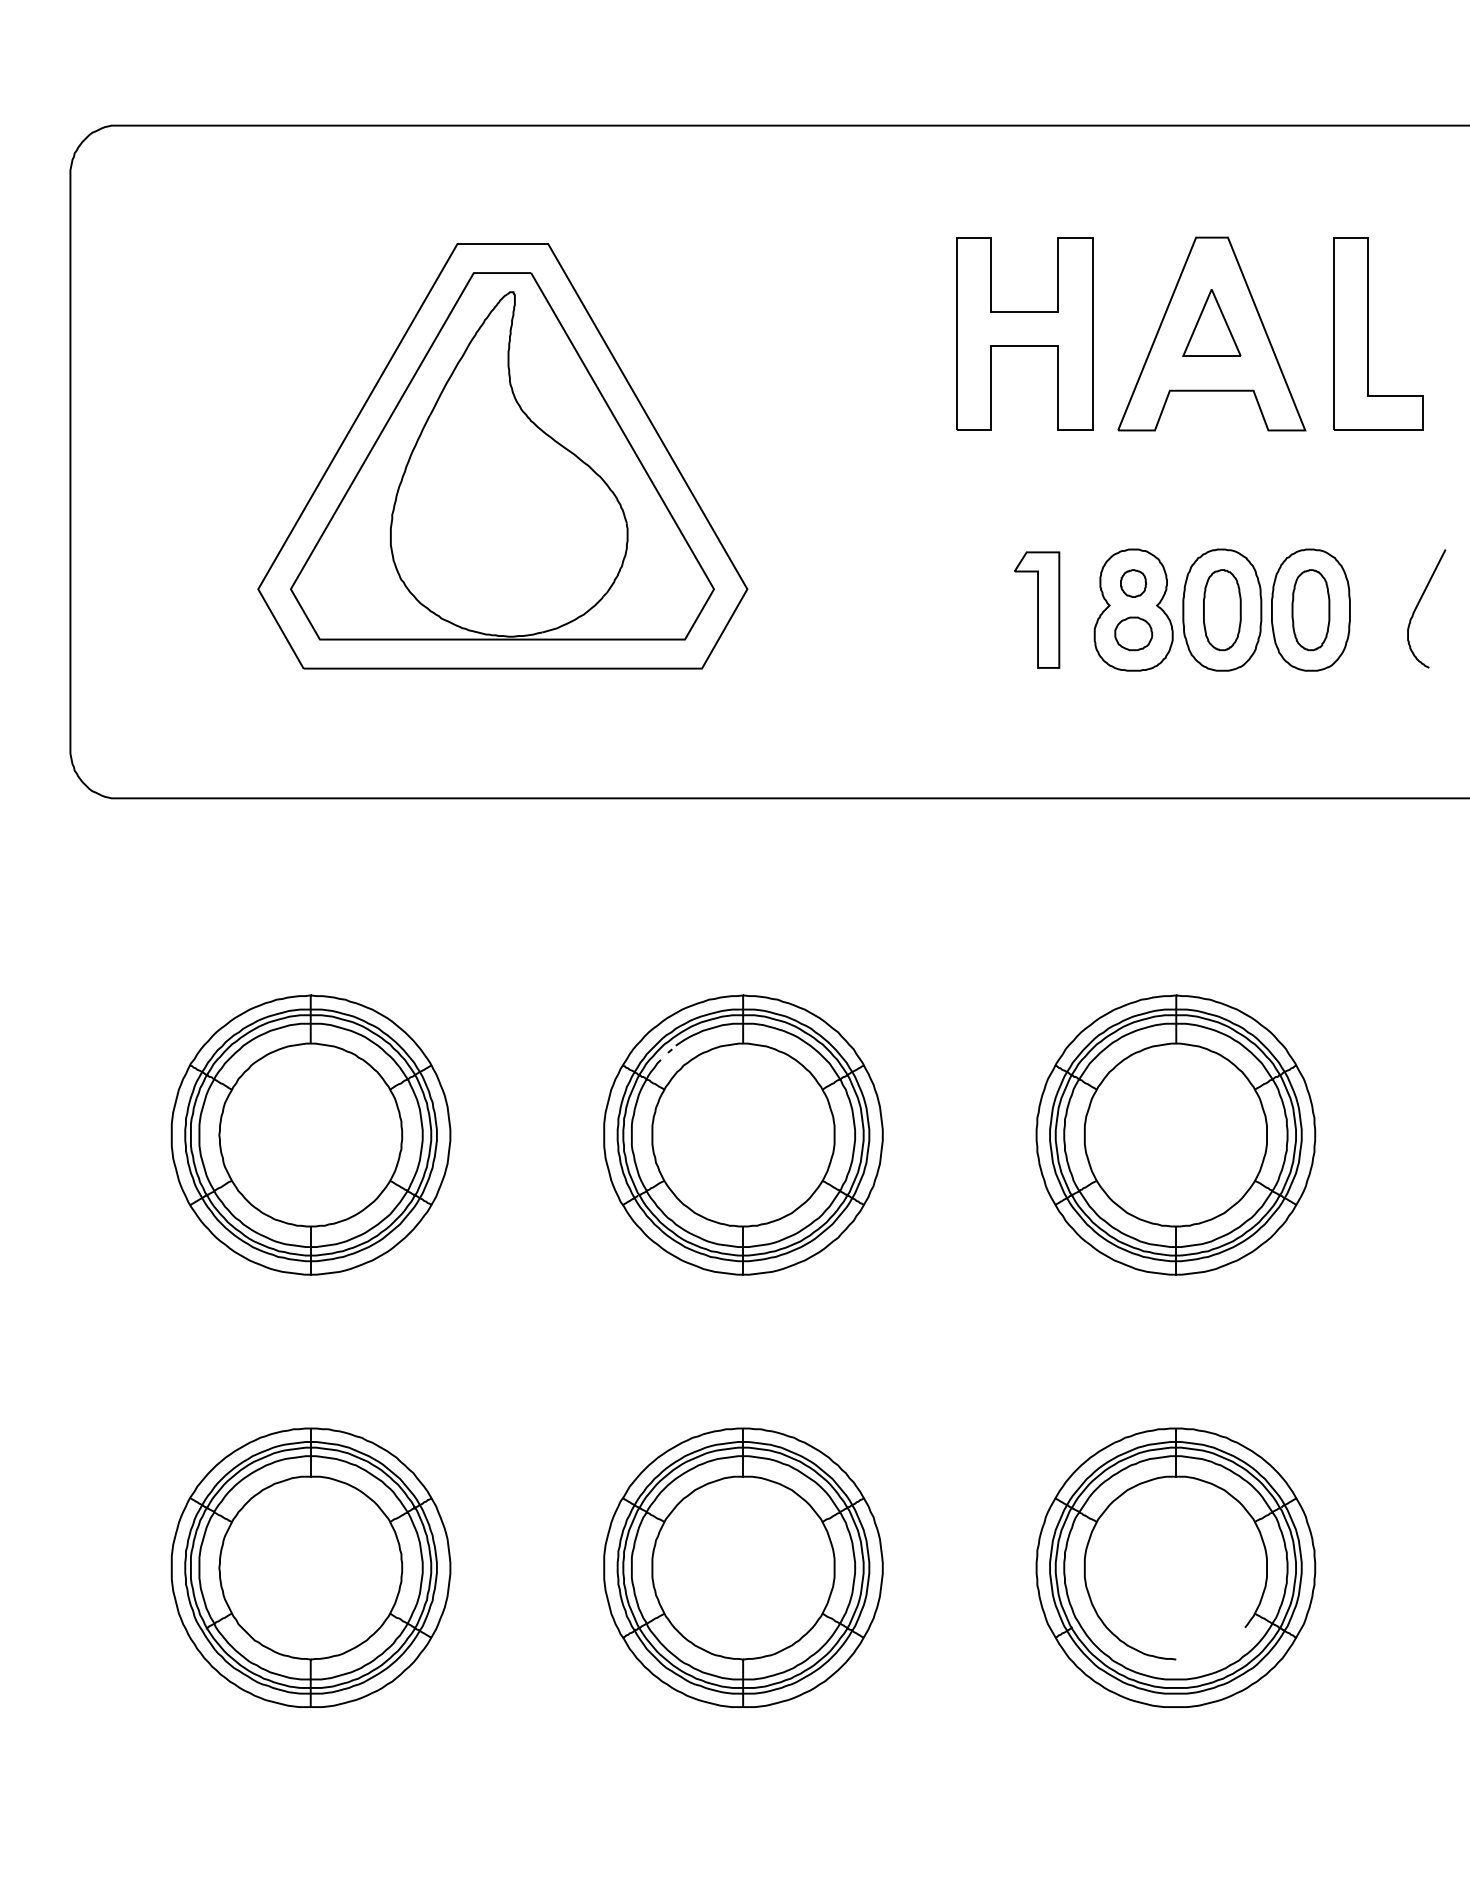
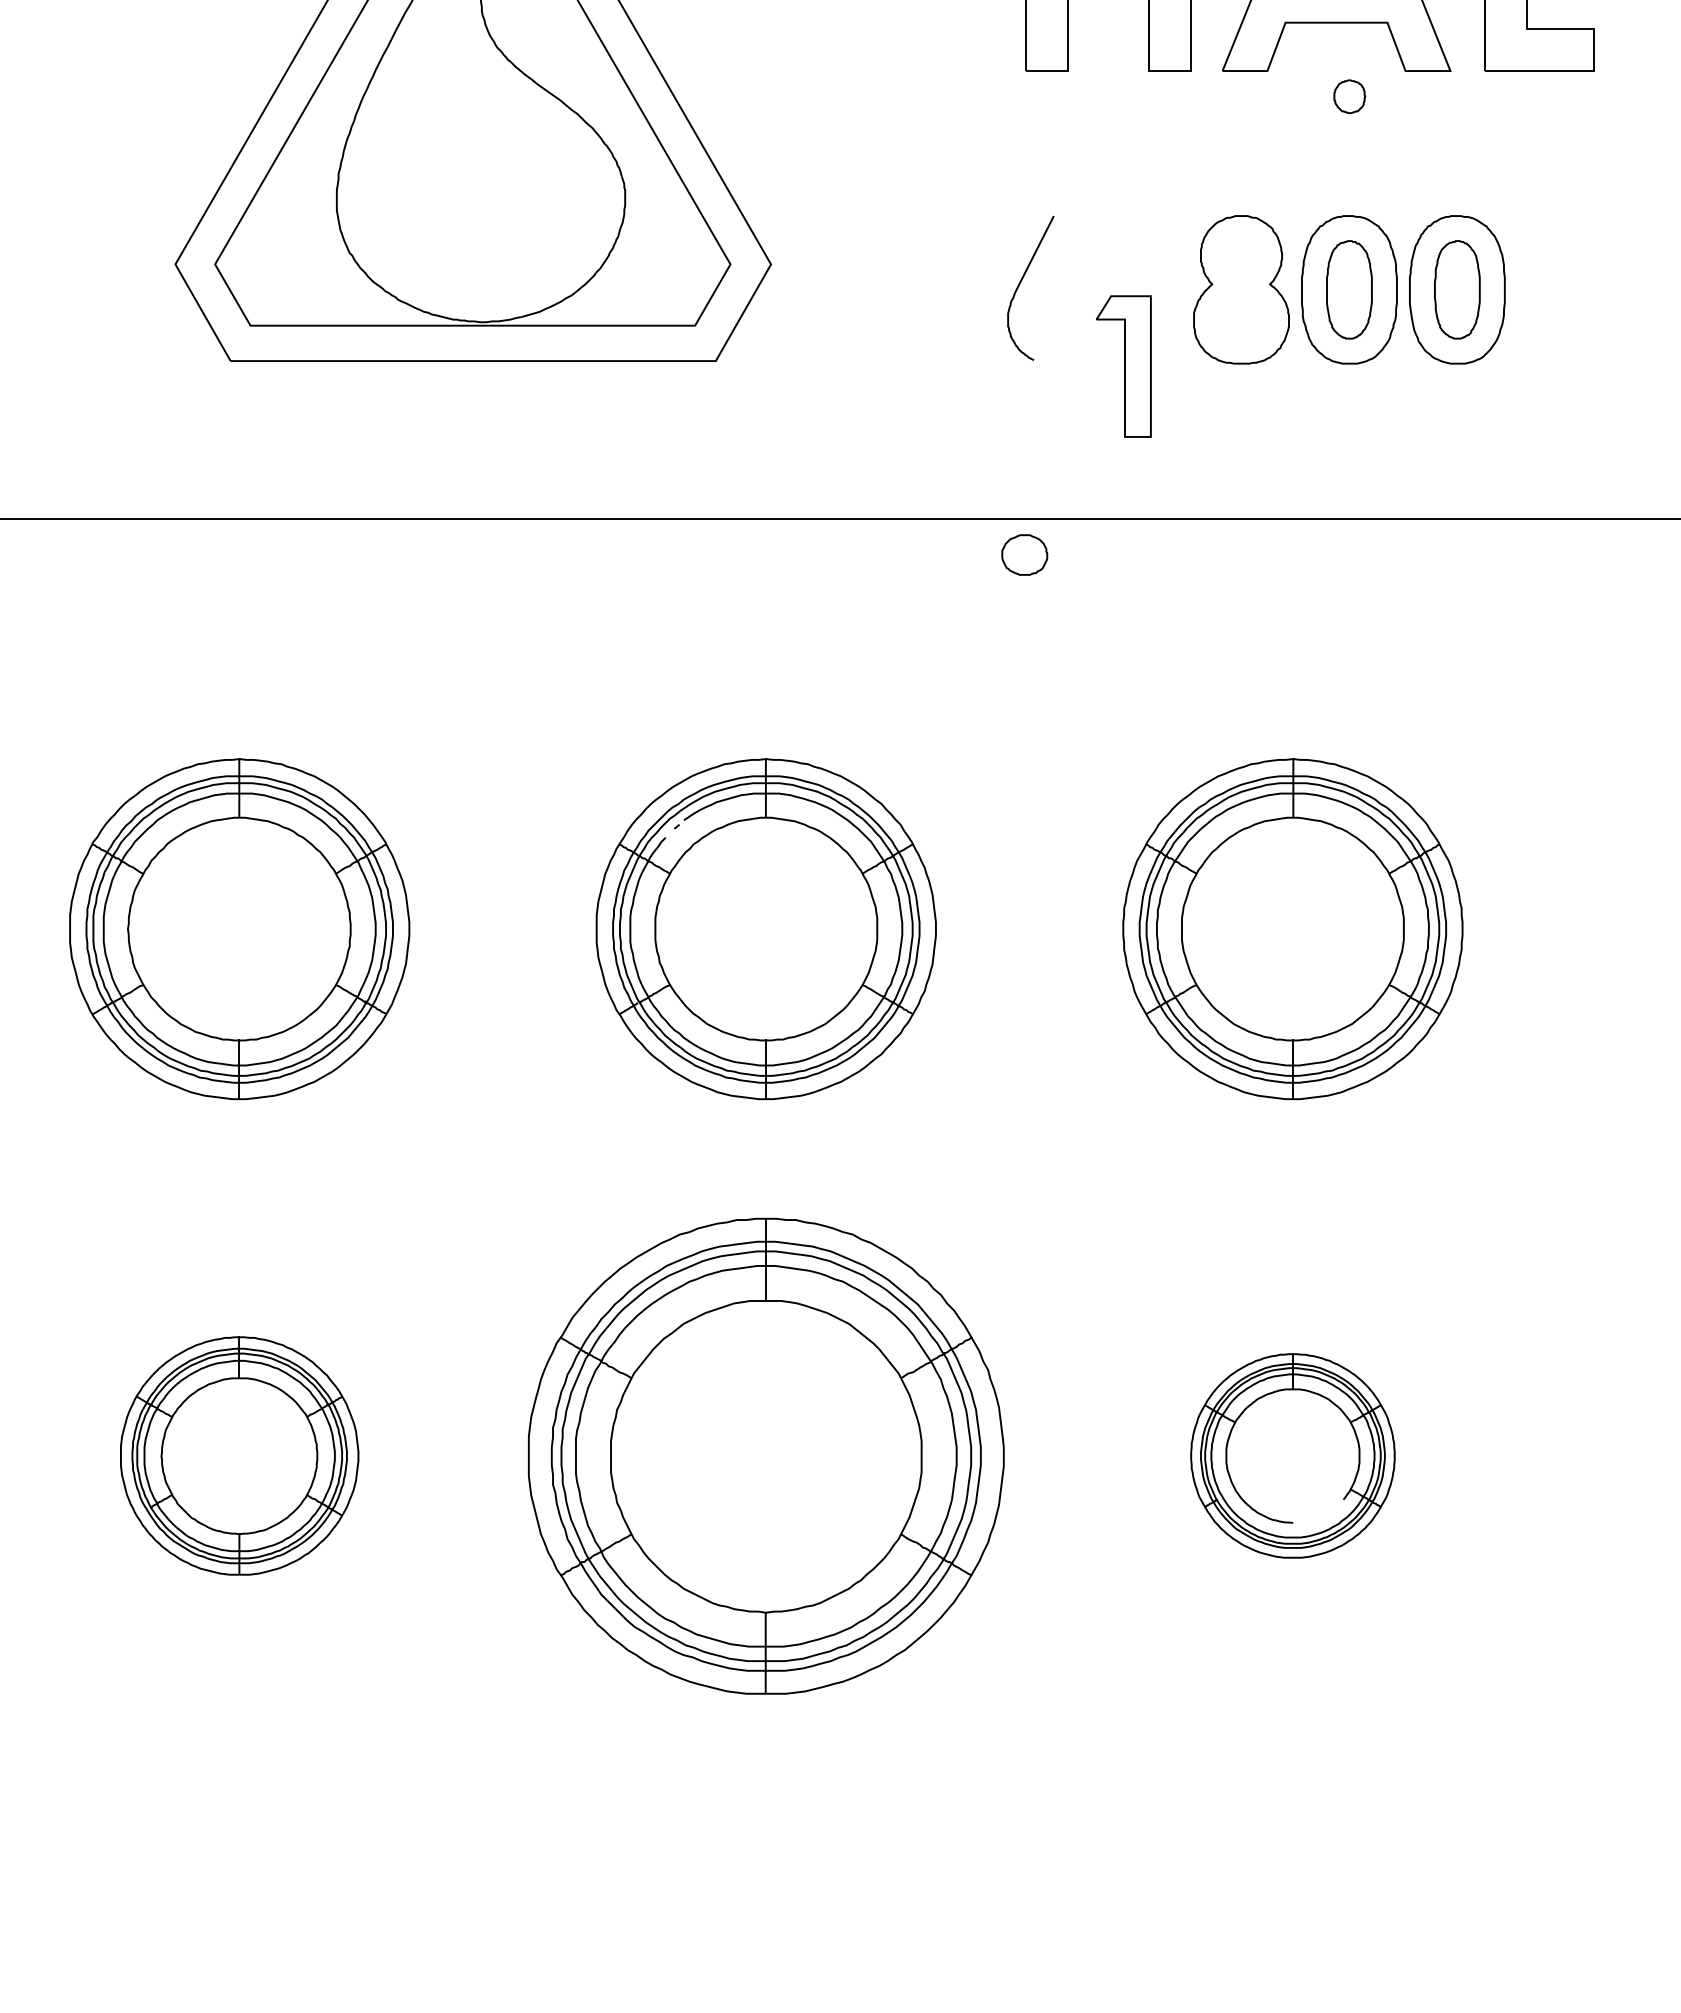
part: (1133, 583) -> (1349, 96), moved
curve: (1418, 605) -> (1020, 284), moved
part: (1037, 609) -> (1124, 365), moved
part: (1133, 633) -> (1024, 554), moved
part: (310, 1567) -> (239, 1455), size x0.7
part: (743, 1567) -> (766, 1455), size x1.4
part: (1175, 1567) -> (1292, 1455), size x0.6

